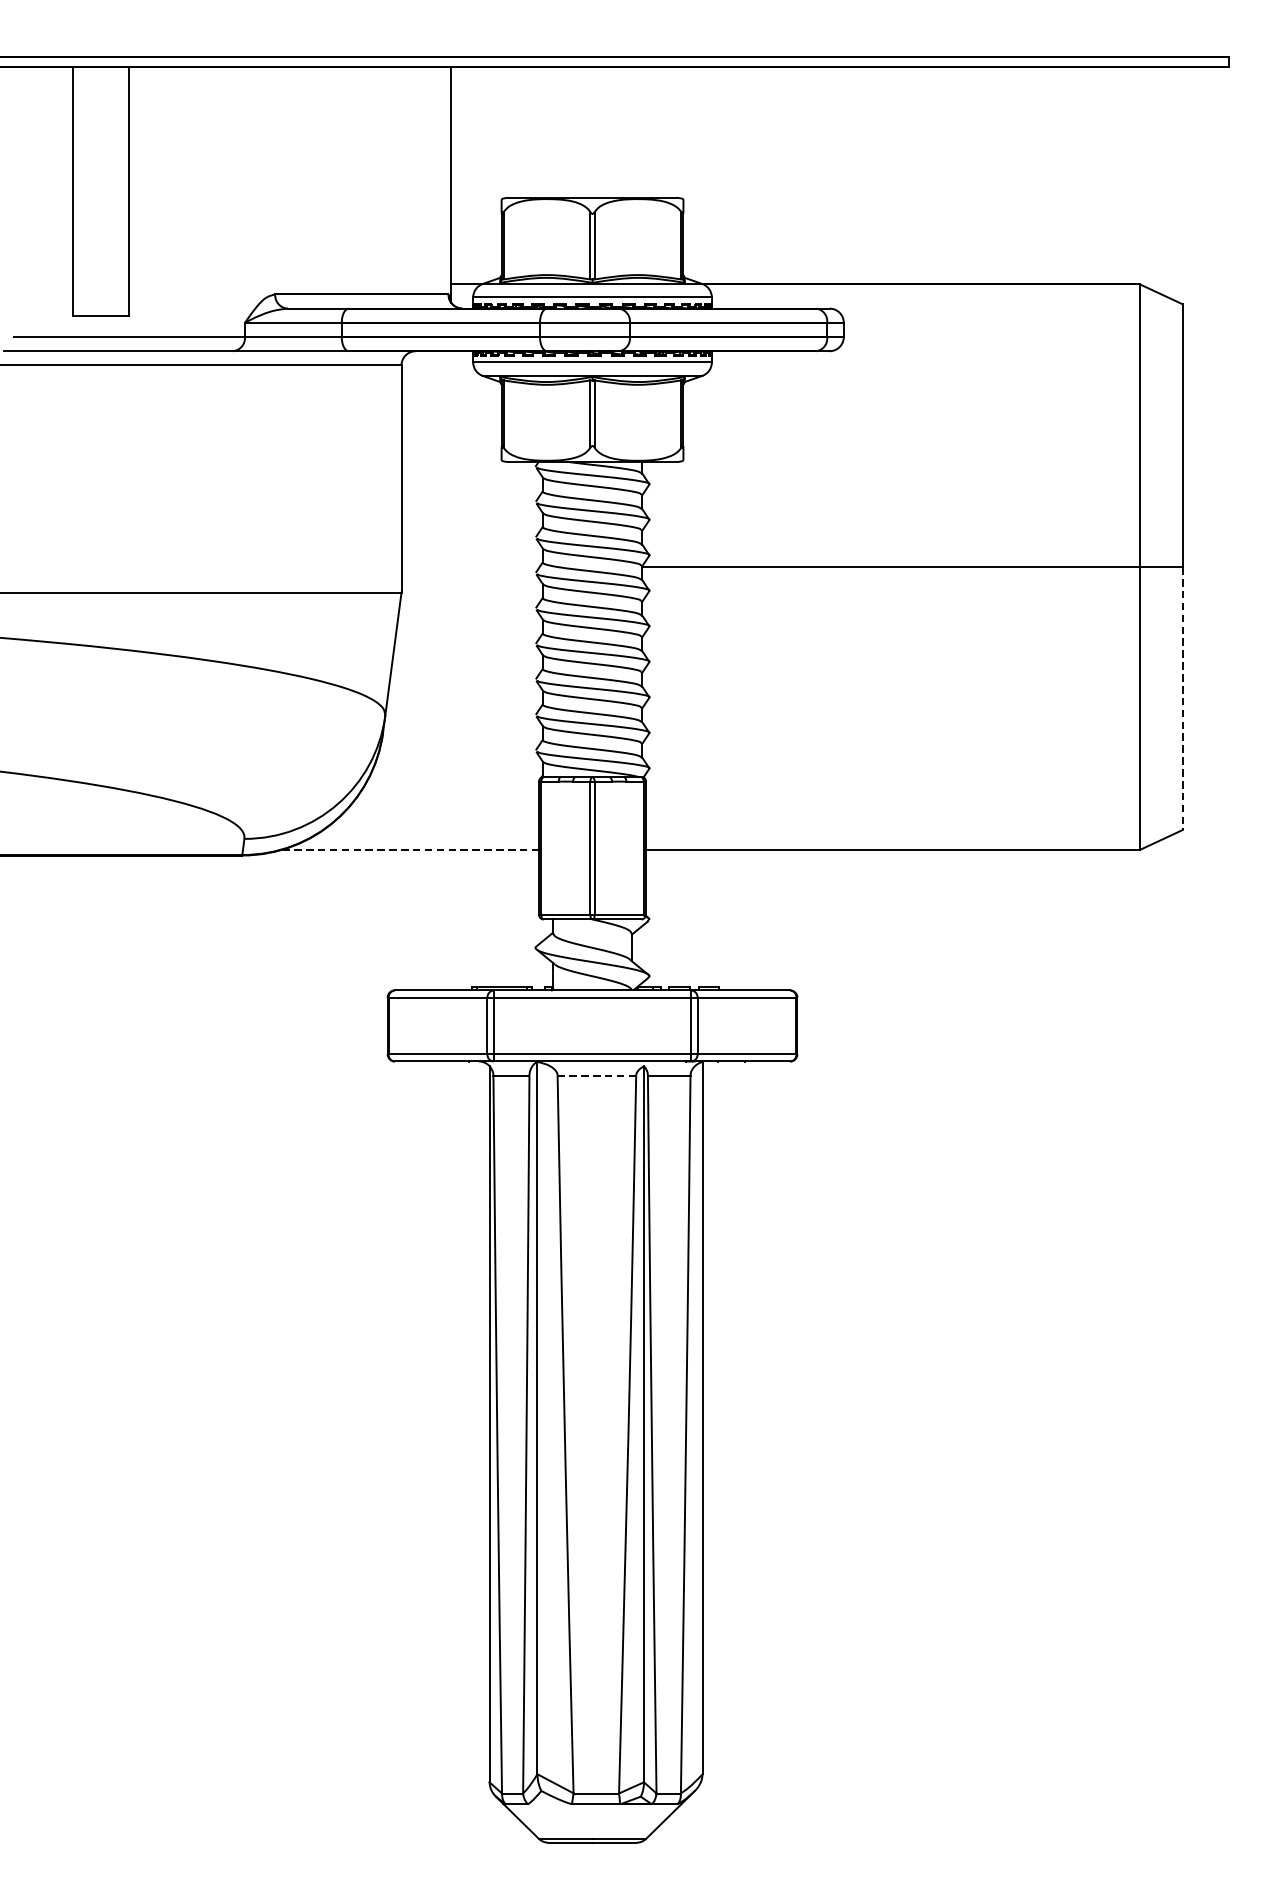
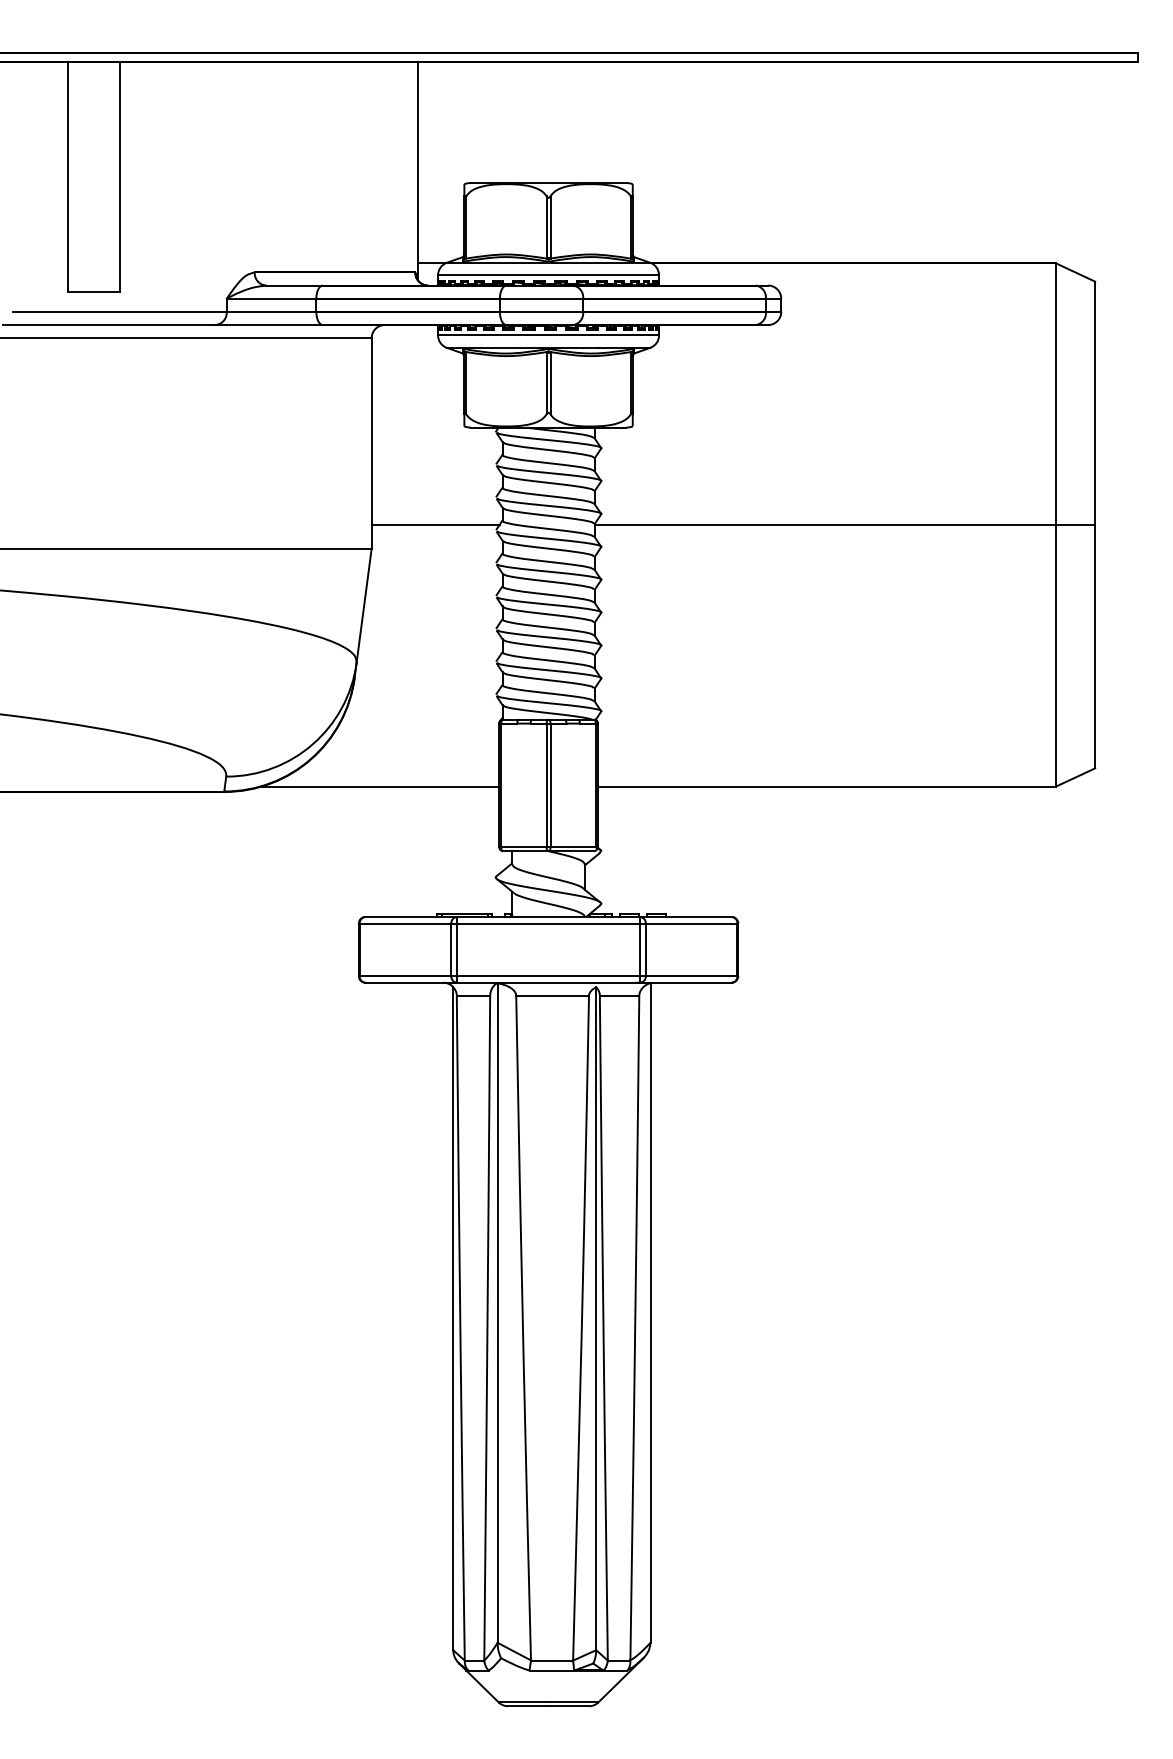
line: (470, 566) -> (435, 524), added
line: (1183, 698) -> (1095, 646), dashed -> solid
line: (409, 849) -> (379, 786), dashed -> solid
line: (596, 1075) -> (552, 995), dashed -> solid

